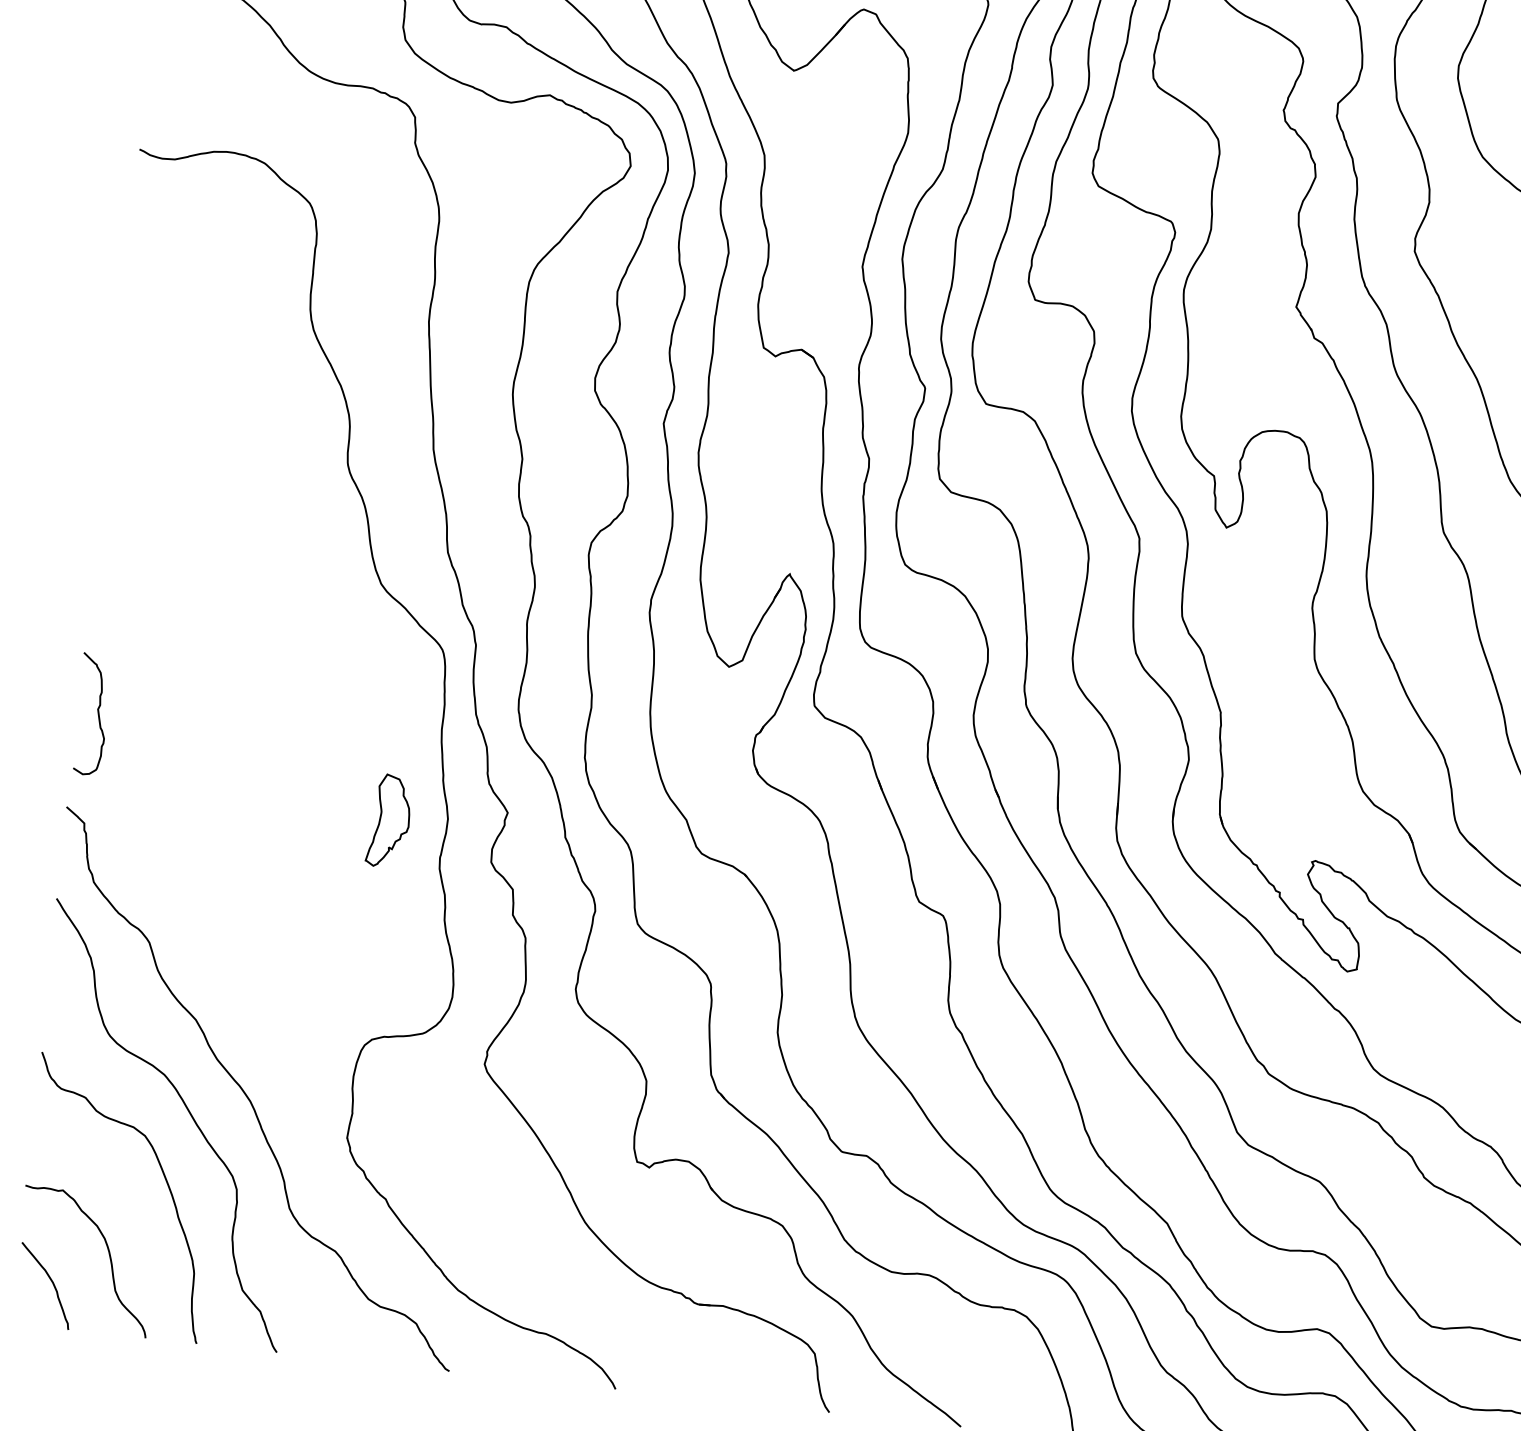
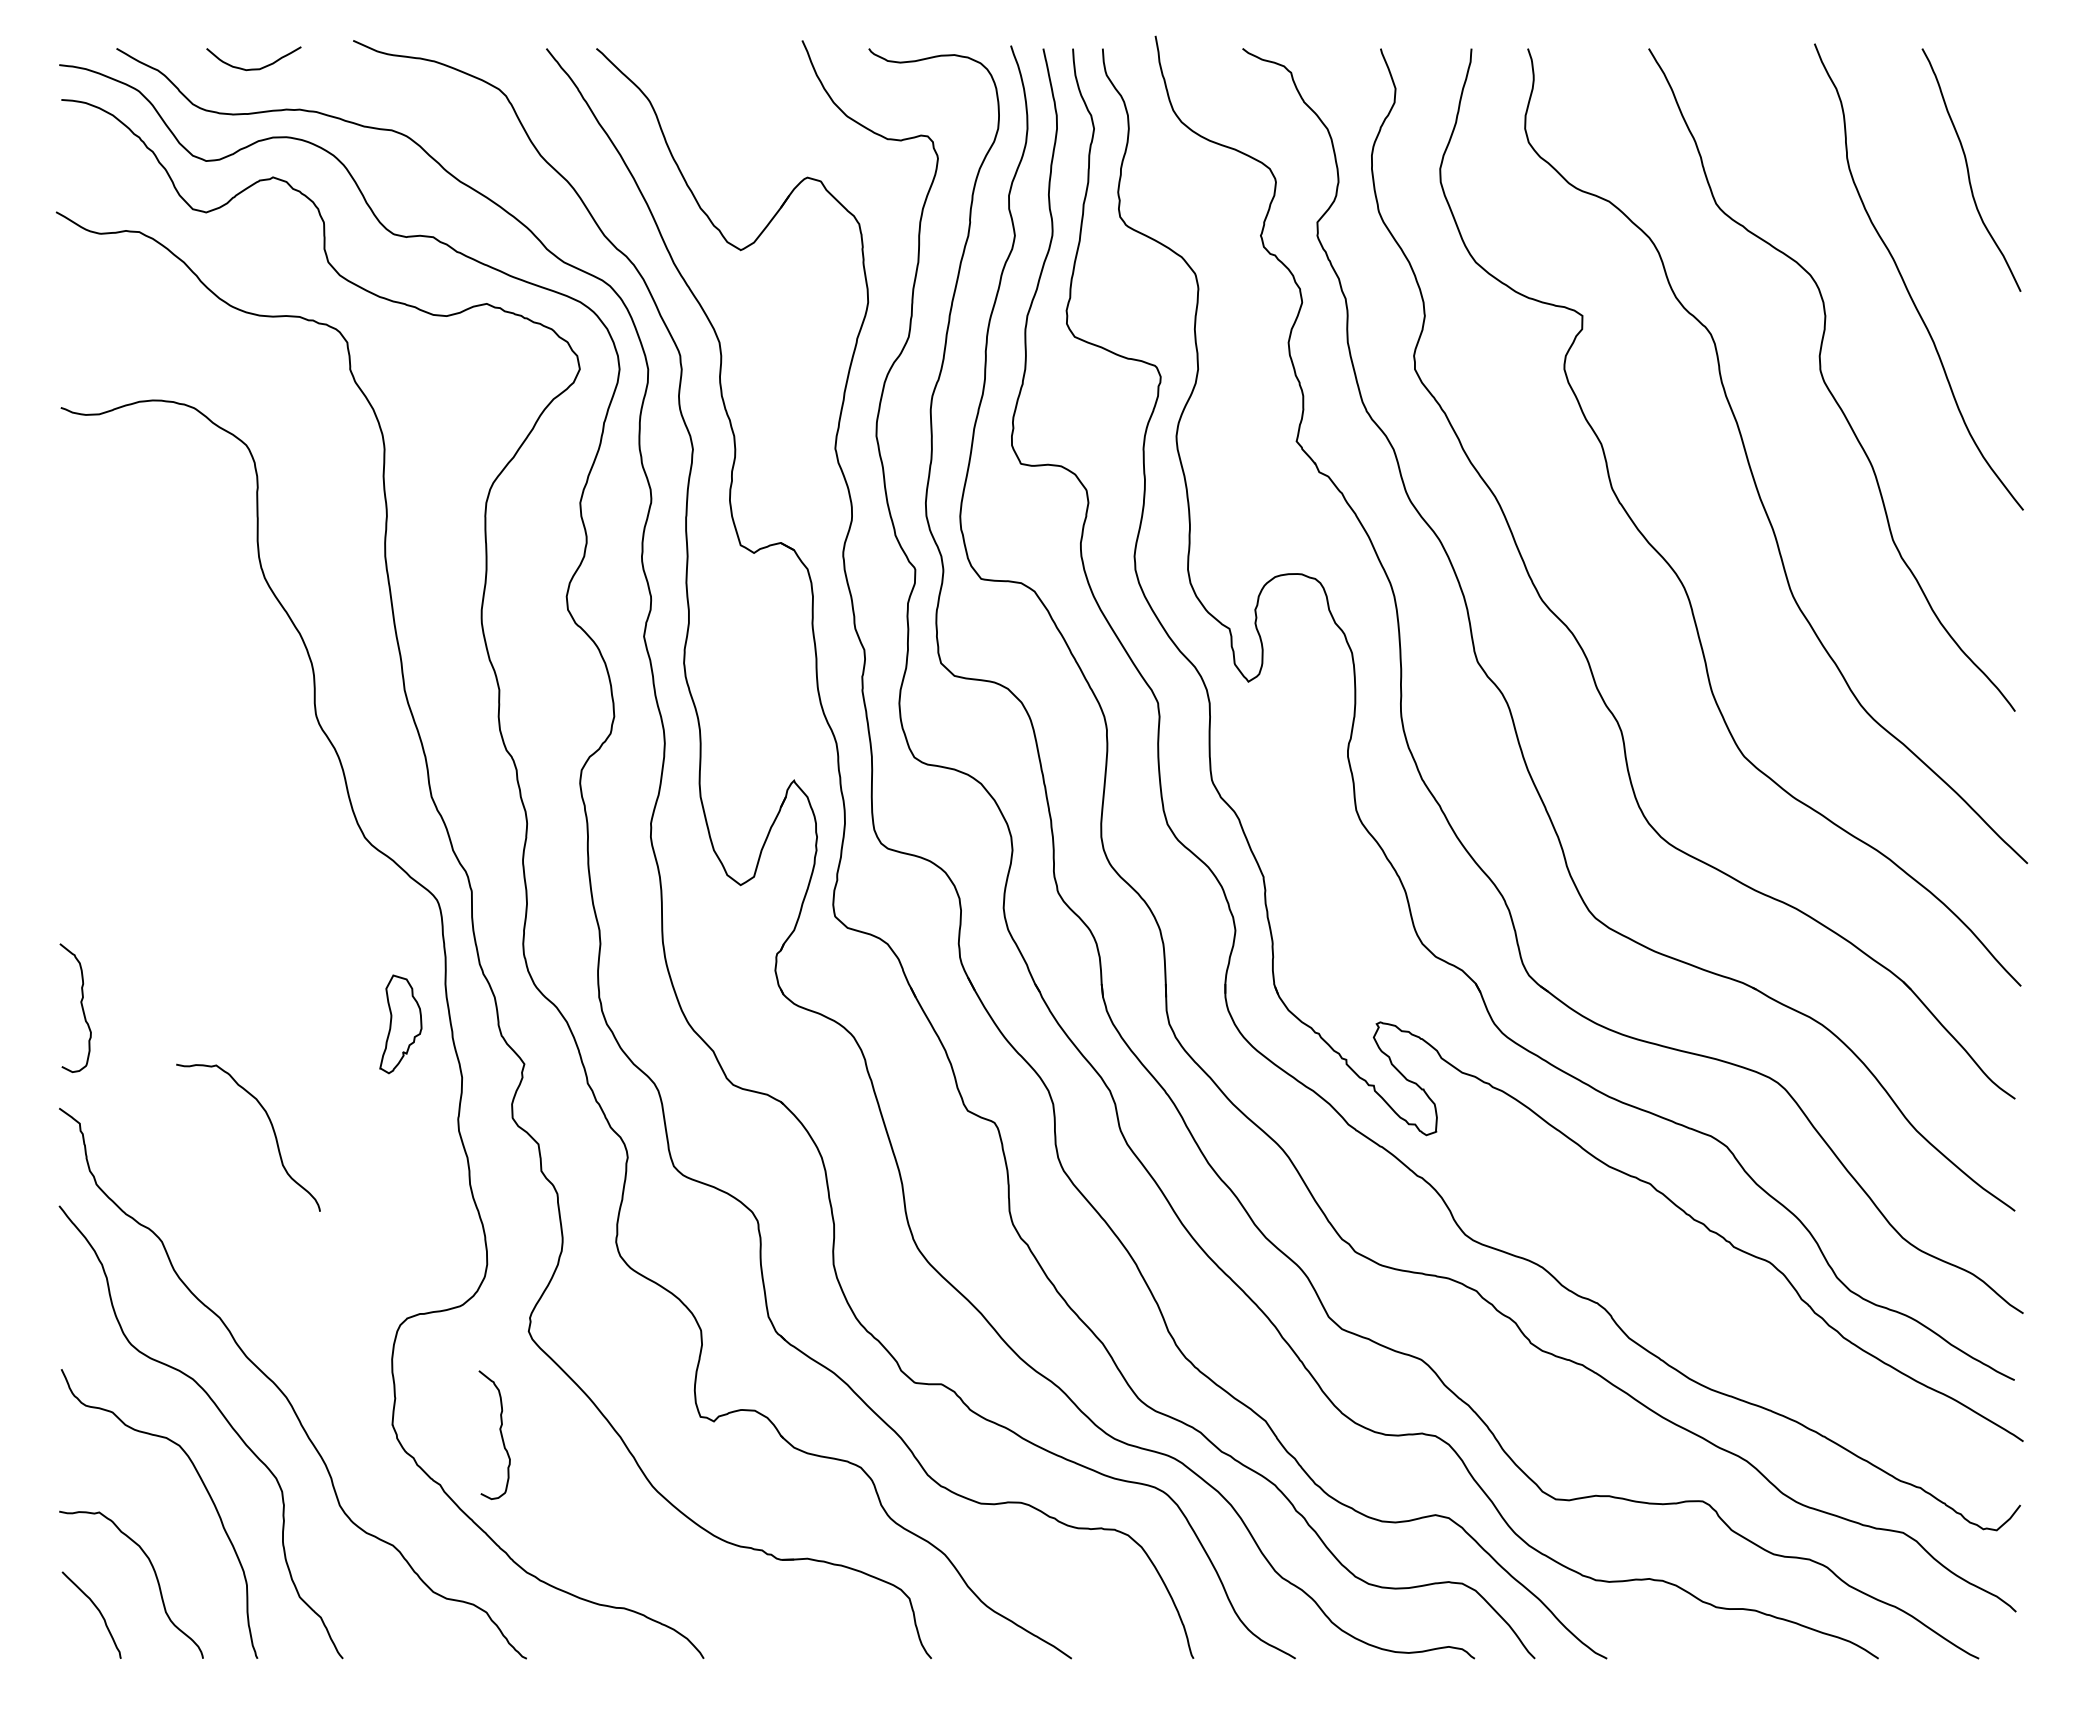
part: (389, 821) -> (400, 1024), moved
curve: (264, 849) -> (272, 1130), added
curve: (446, 1155) -> (499, 1431), added

